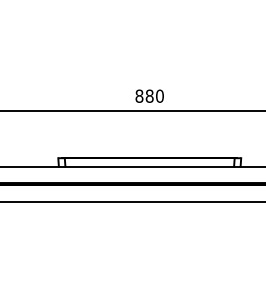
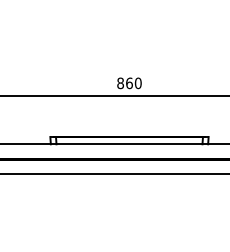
text: (149, 95) -> (129, 82), 880 -> 860

